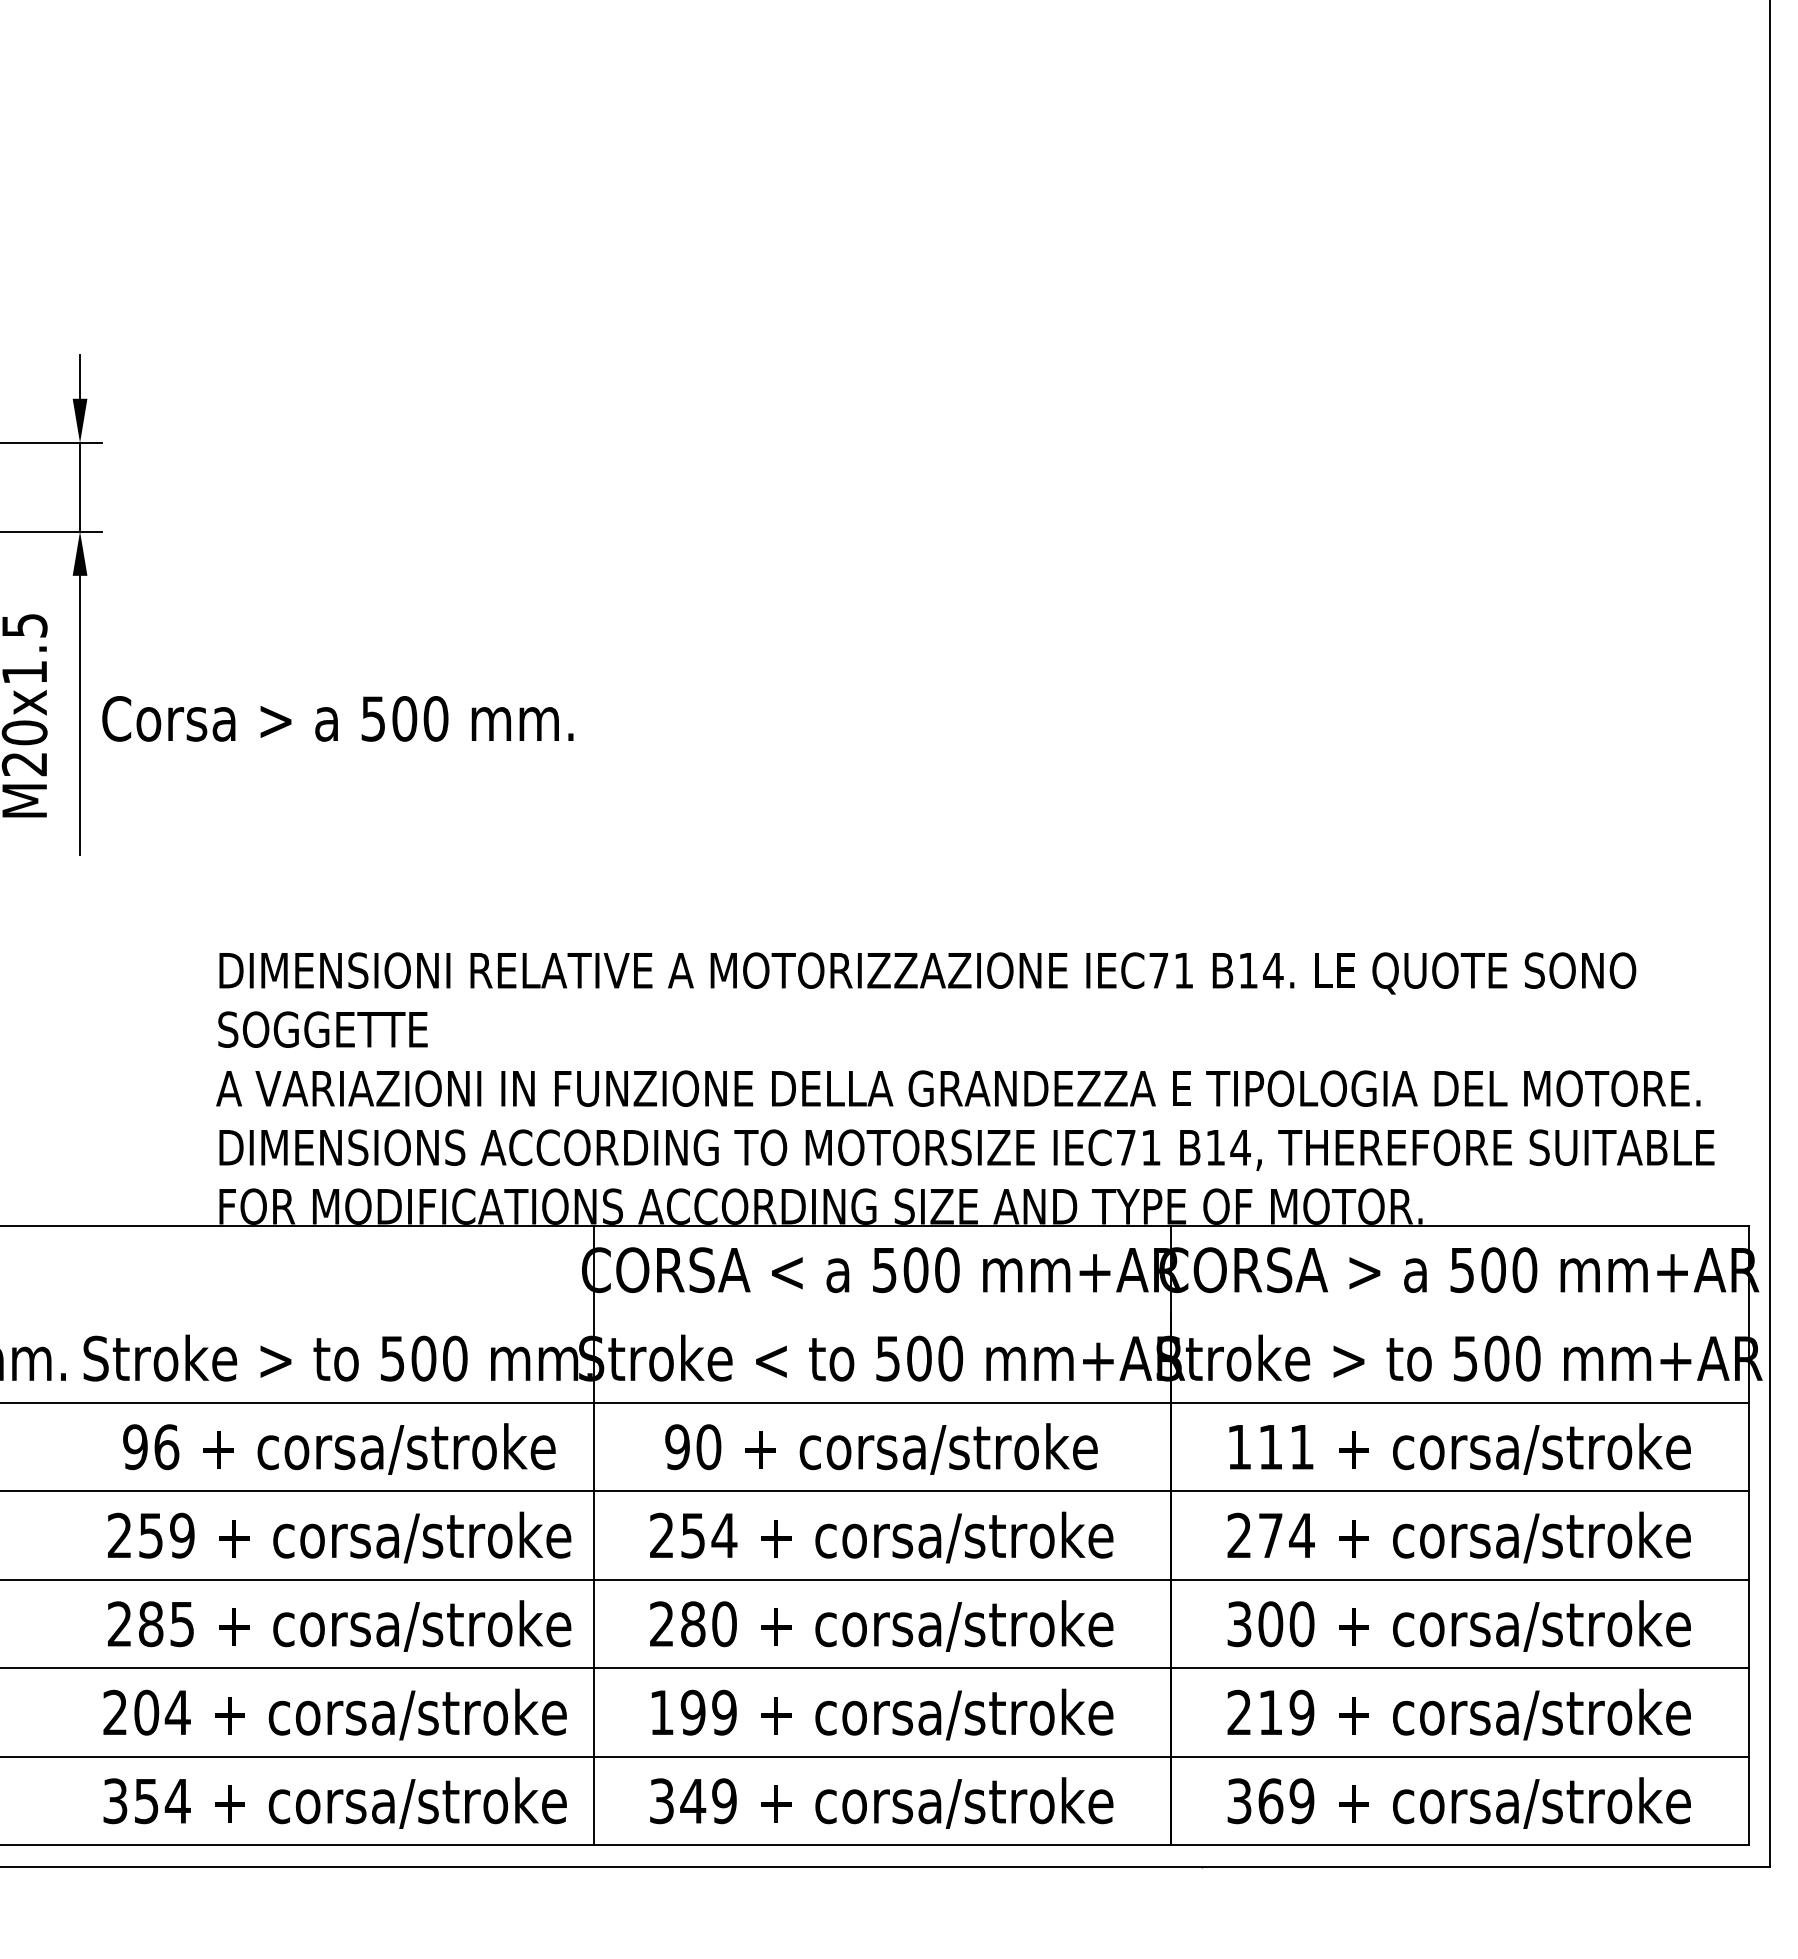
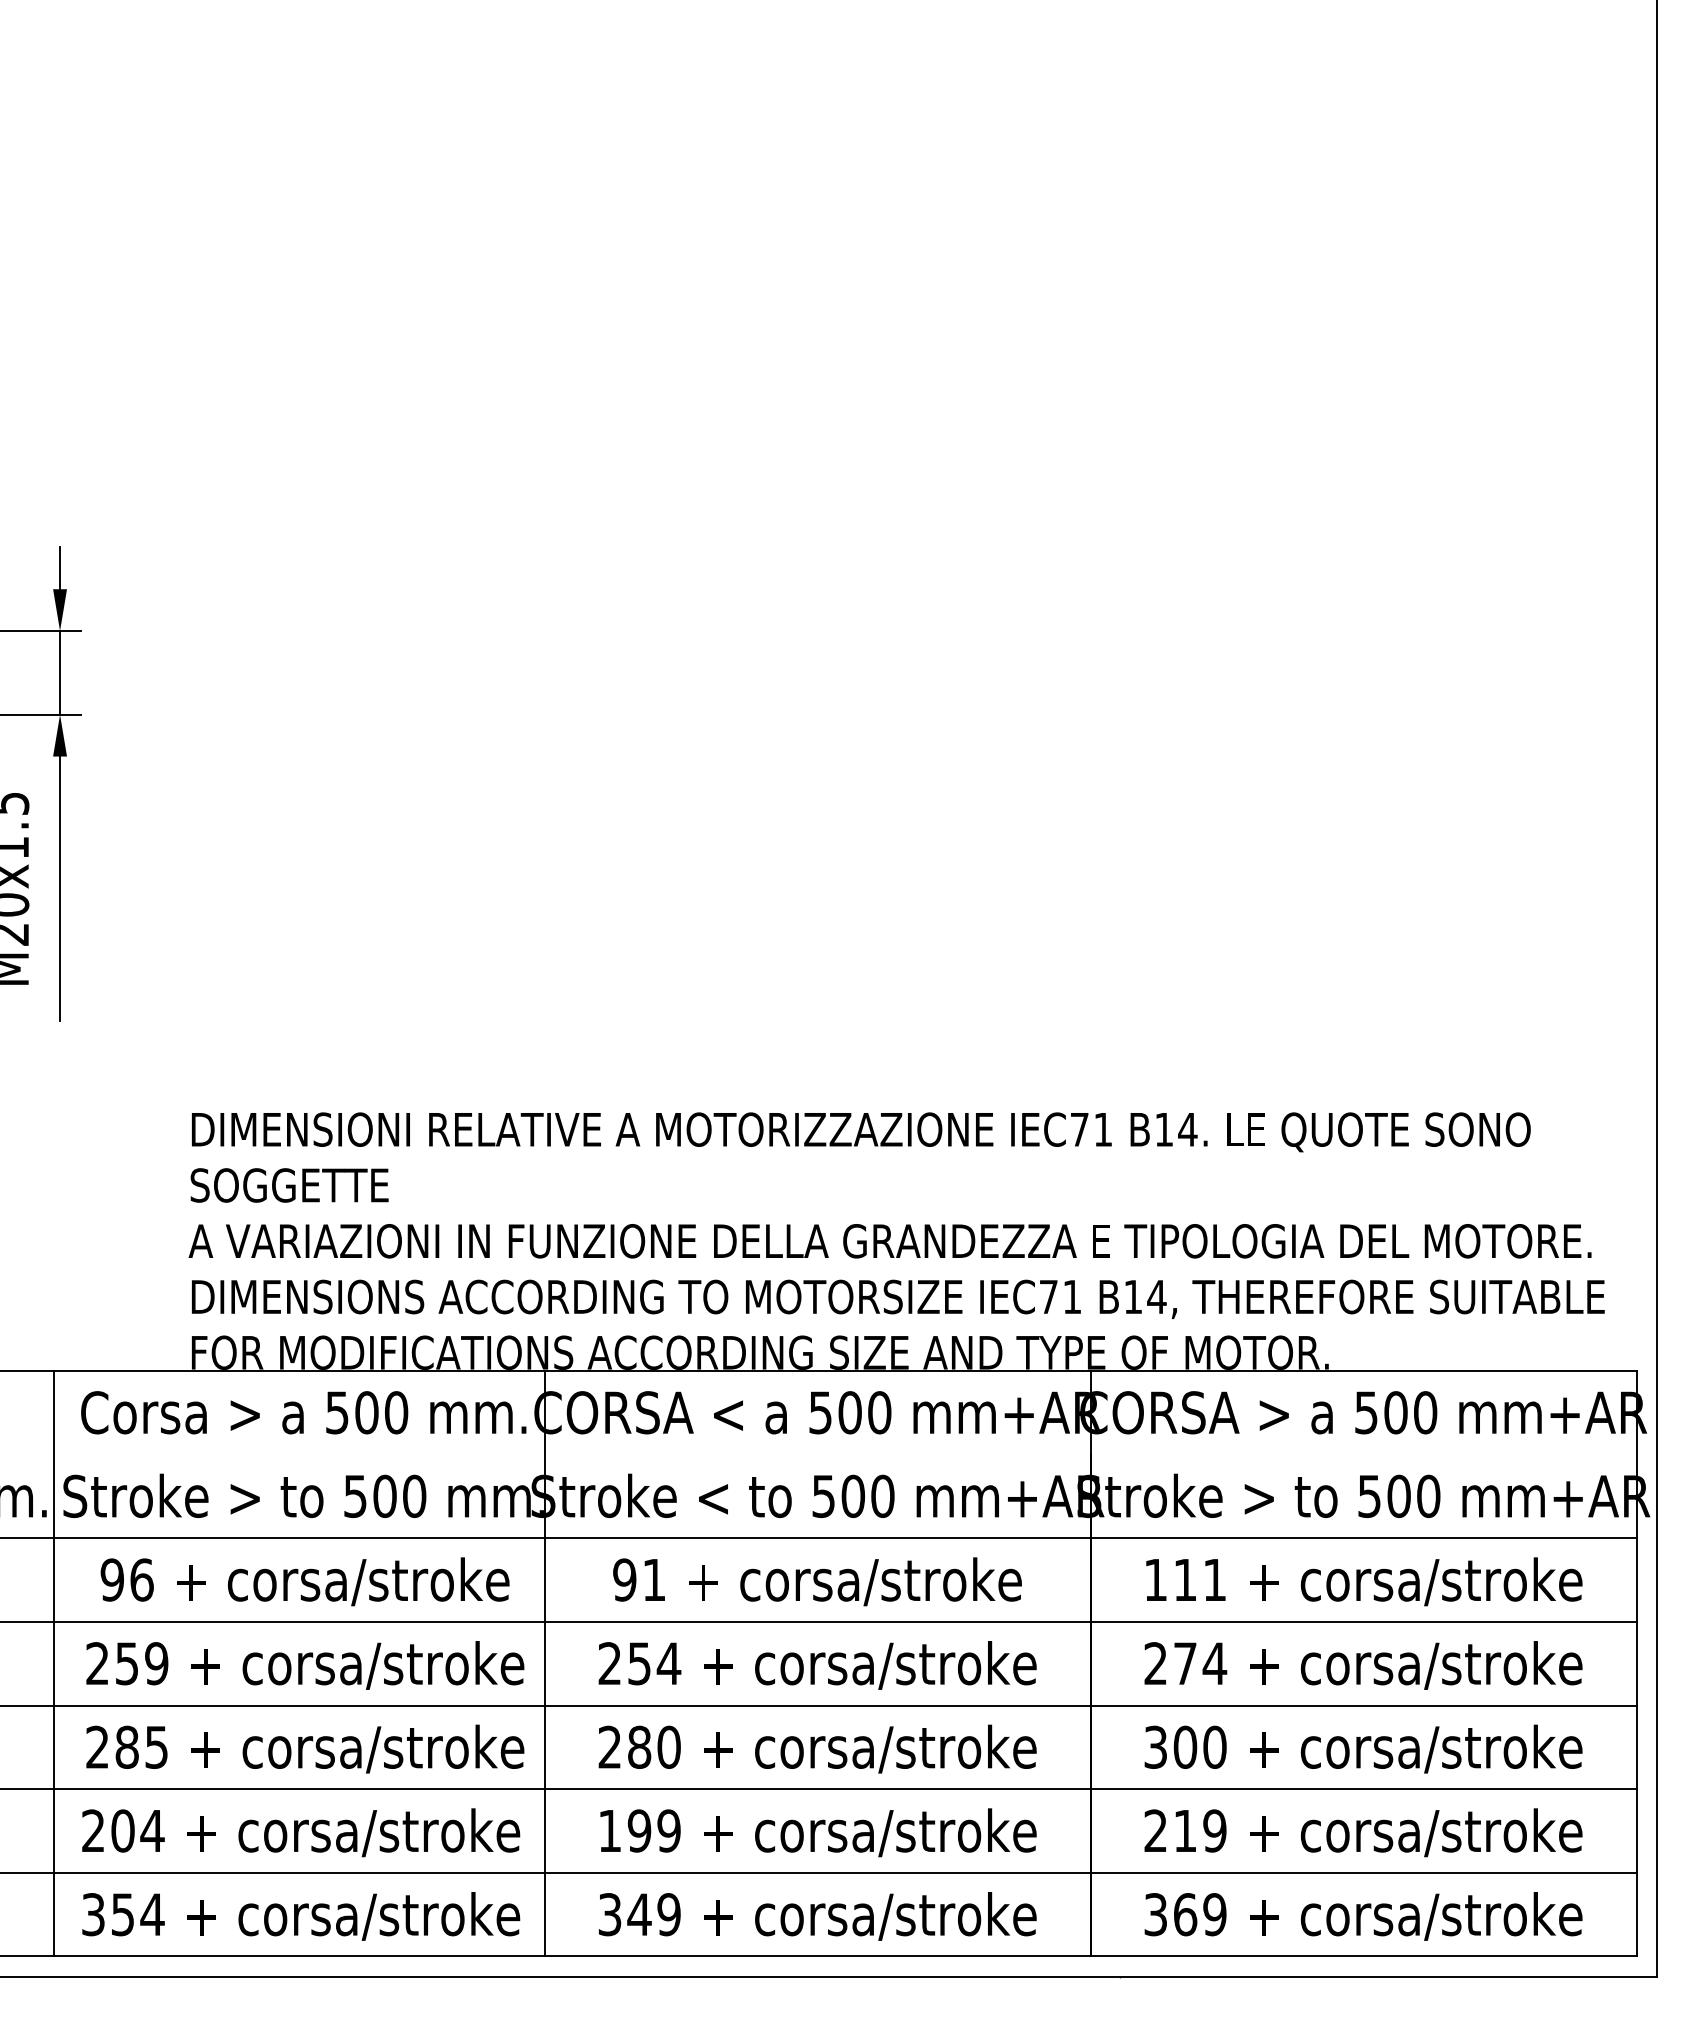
text: (337, 718) -> (303, 1412), moved
text: (709, 1446) -> (654, 1579), 90 -> 91
line: (73, 1535) -> (53, 1663), added

